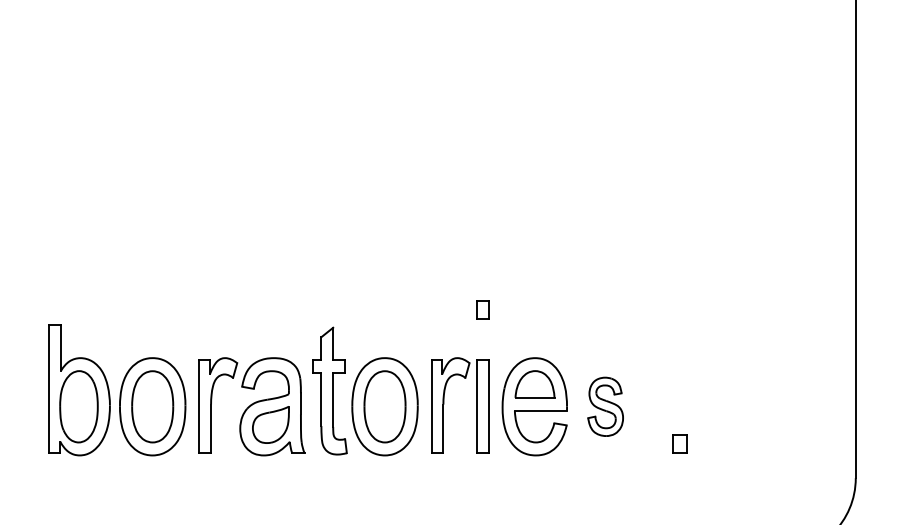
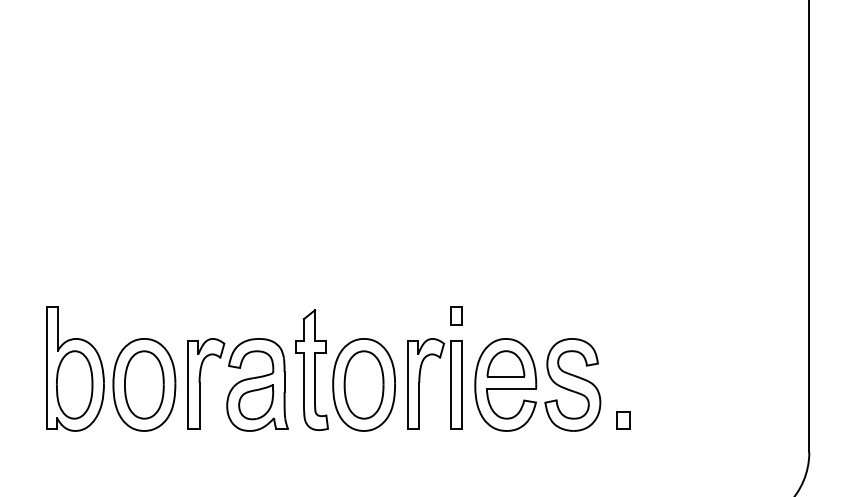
part: (482, 309) -> (456, 315), moved
part: (605, 406) -> (572, 384), size x1.67
part: (679, 443) -> (622, 419), moved

